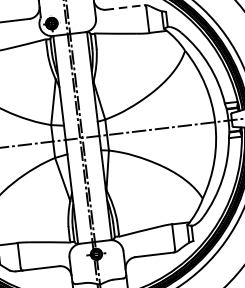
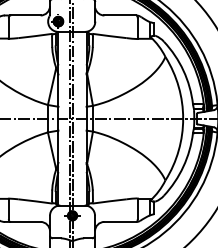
line: (125, 7) -> (120, 15), dashed -> solid

